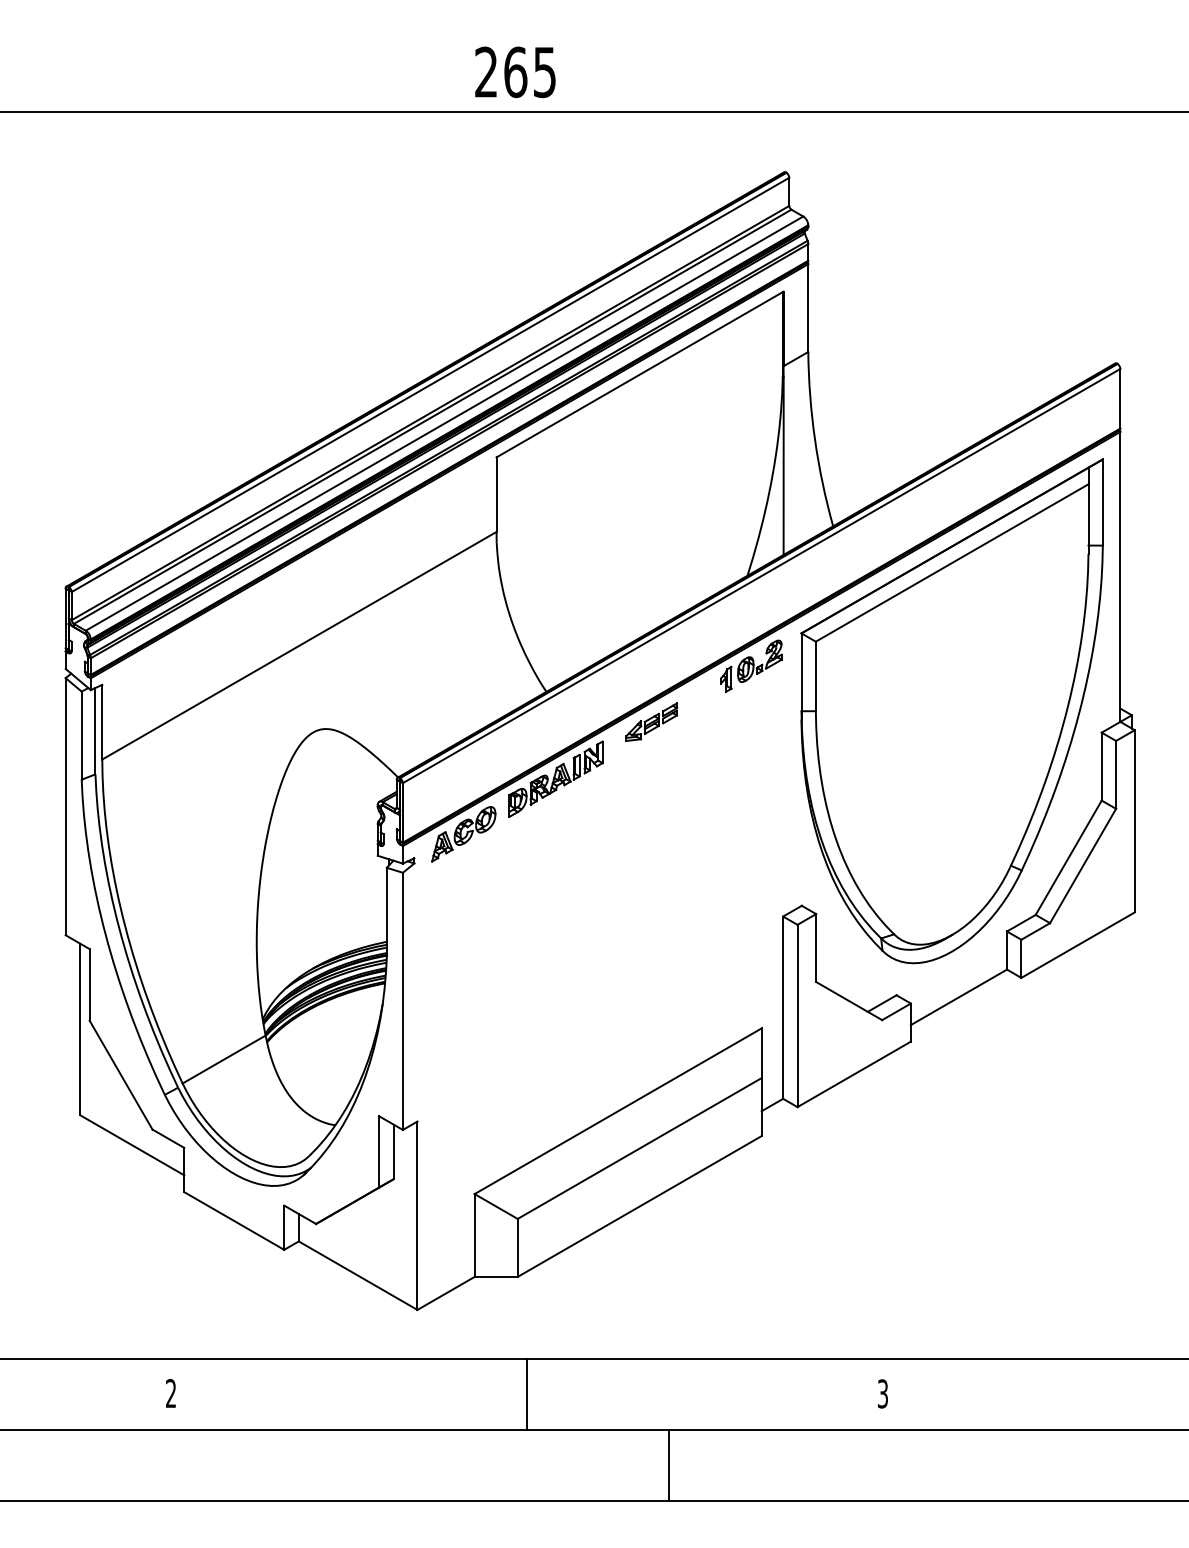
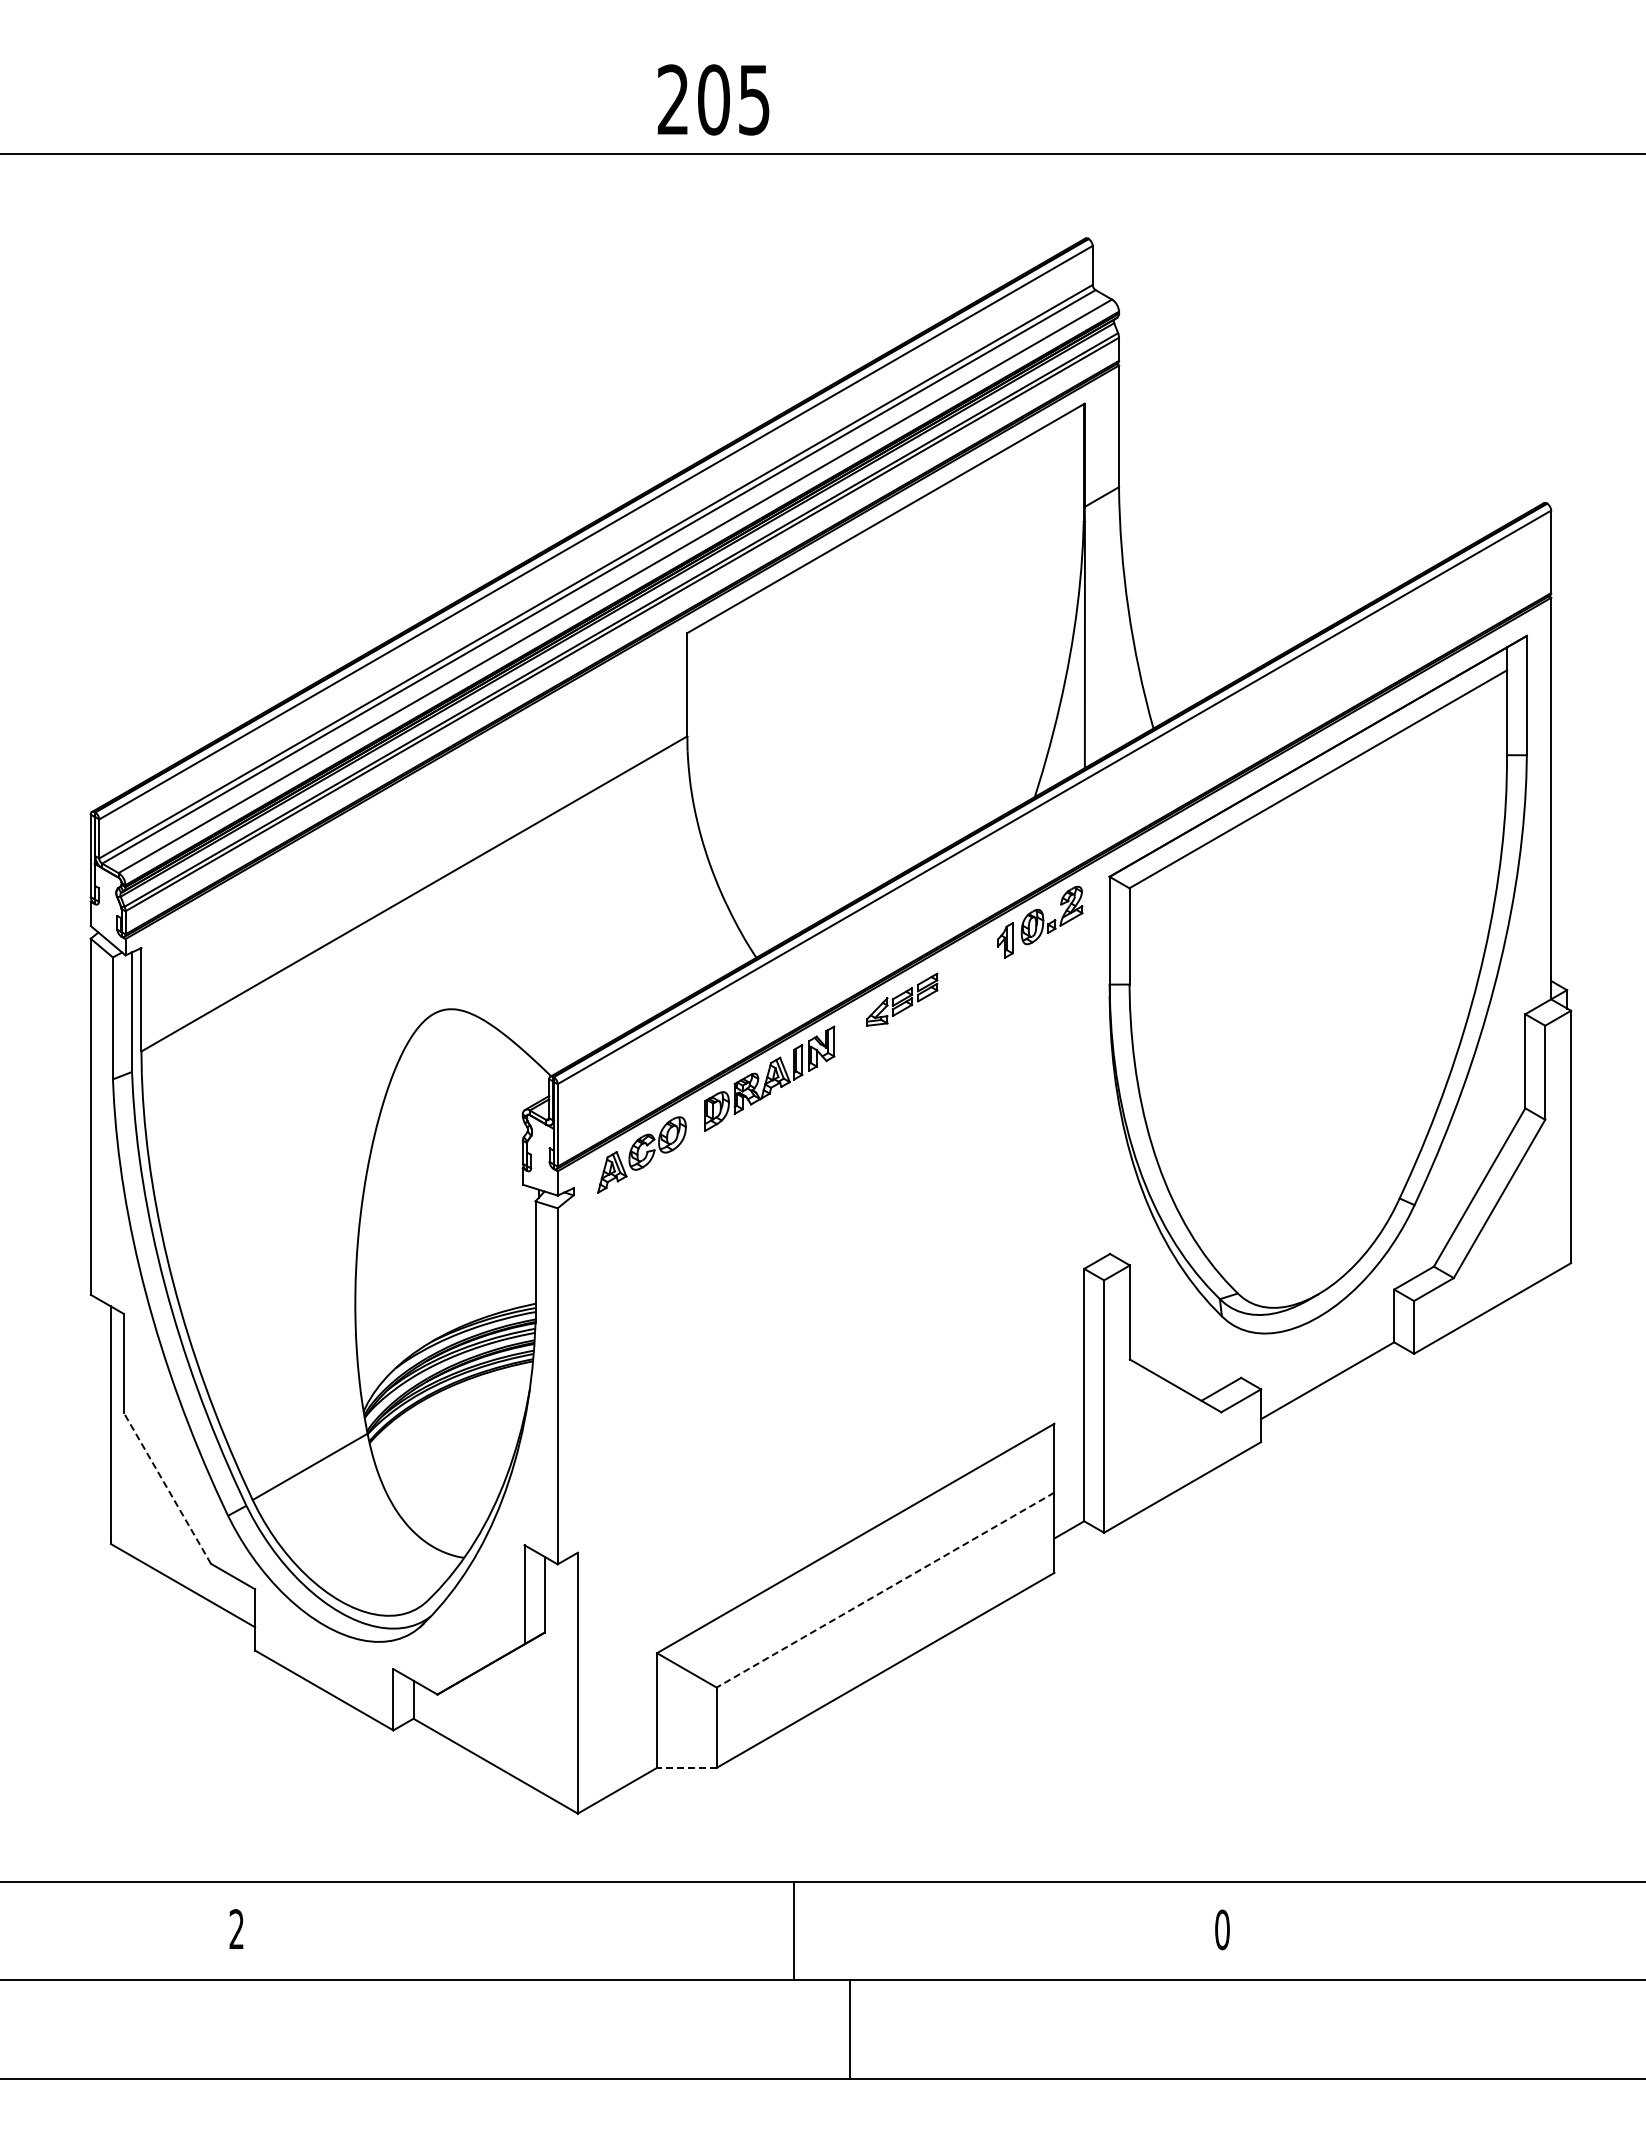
text: (516, 72) -> (714, 99), 265 -> 205
line: (121, 1075) -> (167, 1488), solid -> dashed
line: (639, 1148) -> (885, 1590), solid -> dashed
line: (495, 1276) -> (686, 1767), solid -> dashed
text: (883, 1393) -> (1222, 1929), 3 -> 0
line: (526, 1395) -> (793, 1931), moved
line: (669, 1465) -> (849, 2029), moved

